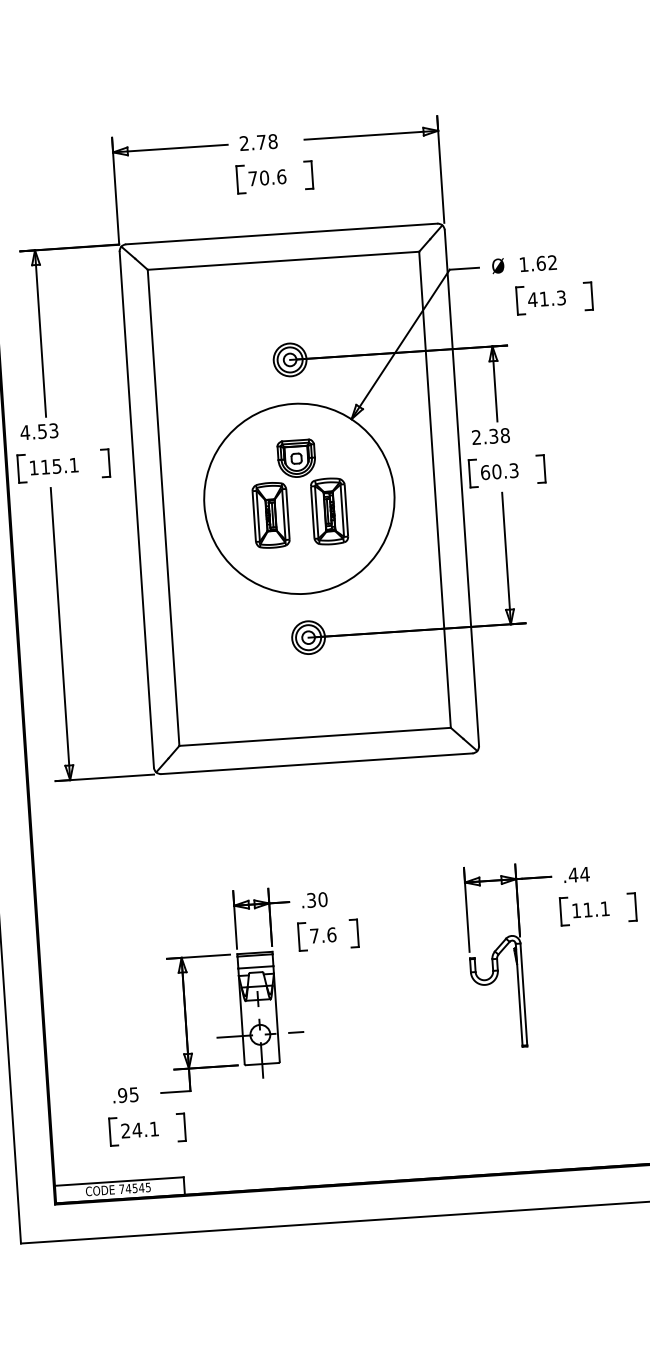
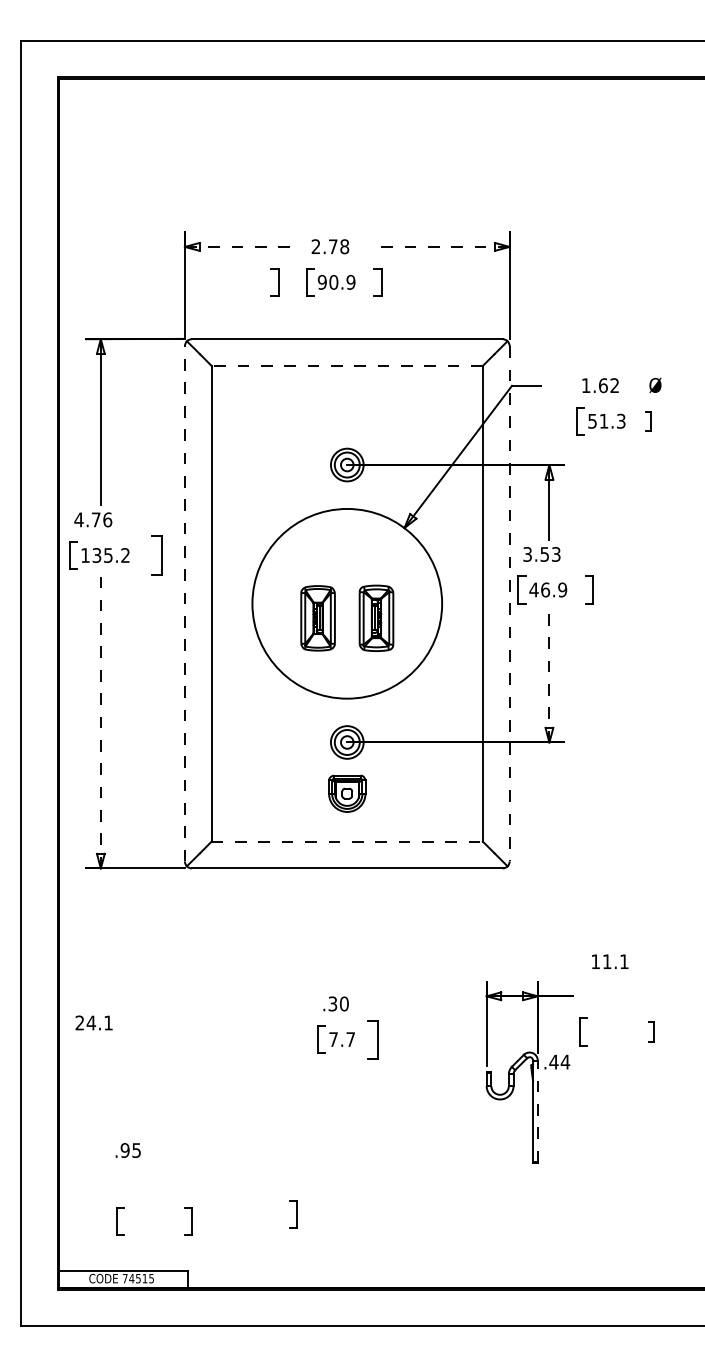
line: (370, 134) -> (442, 246), solid -> dashed
line: (170, 148) -> (242, 246), solid -> dashed
text: (267, 176) -> (336, 281), 70.6 -> 90.9
part: (205, 182) -> (274, 282), added
line: (283, 260) -> (347, 365), solid -> dashed
text: (498, 266) -> (655, 385), moved
part: (587, 296) -> (647, 421), size x0.7
text: (532, 300) -> (592, 421), 41.3 -> 51.3
text: (48, 430) -> (102, 519), 4.53 -> 4.76
text: (490, 436) -> (541, 554), 2.38 -> 3.53
part: (296, 458) -> (347, 793), moved
part: (105, 463) -> (156, 555), size x1.4
text: (59, 466) -> (110, 555), 115.1 -> 135.2
text: (499, 471) -> (548, 589), 60.3 -> 46.9
line: (461, 487) -> (509, 603), solid -> dashed
line: (136, 509) -> (184, 603), solid -> dashed
line: (506, 558) -> (549, 676), solid -> dashed
line: (60, 634) -> (100, 722), solid -> dashed
line: (315, 736) -> (347, 841), solid -> dashed
text: (576, 874) -> (557, 1061), moved
part: (632, 906) -> (651, 1031), size x0.7
text: (591, 909) -> (610, 961), moved
part: (354, 933) -> (373, 1039), size x1.4
text: (331, 934) -> (350, 1039), 7.6 -> 7.7
part: (239, 989) -> (255, 1087), removed
line: (523, 994) -> (537, 1111), solid -> dashed
text: (125, 1095) -> (127, 1150), moved
part: (286, 1113) -> (293, 1214), added
text: (139, 1129) -> (93, 1022), moved
text: (141, 1187) -> (144, 1278), 74545 -> 74515

